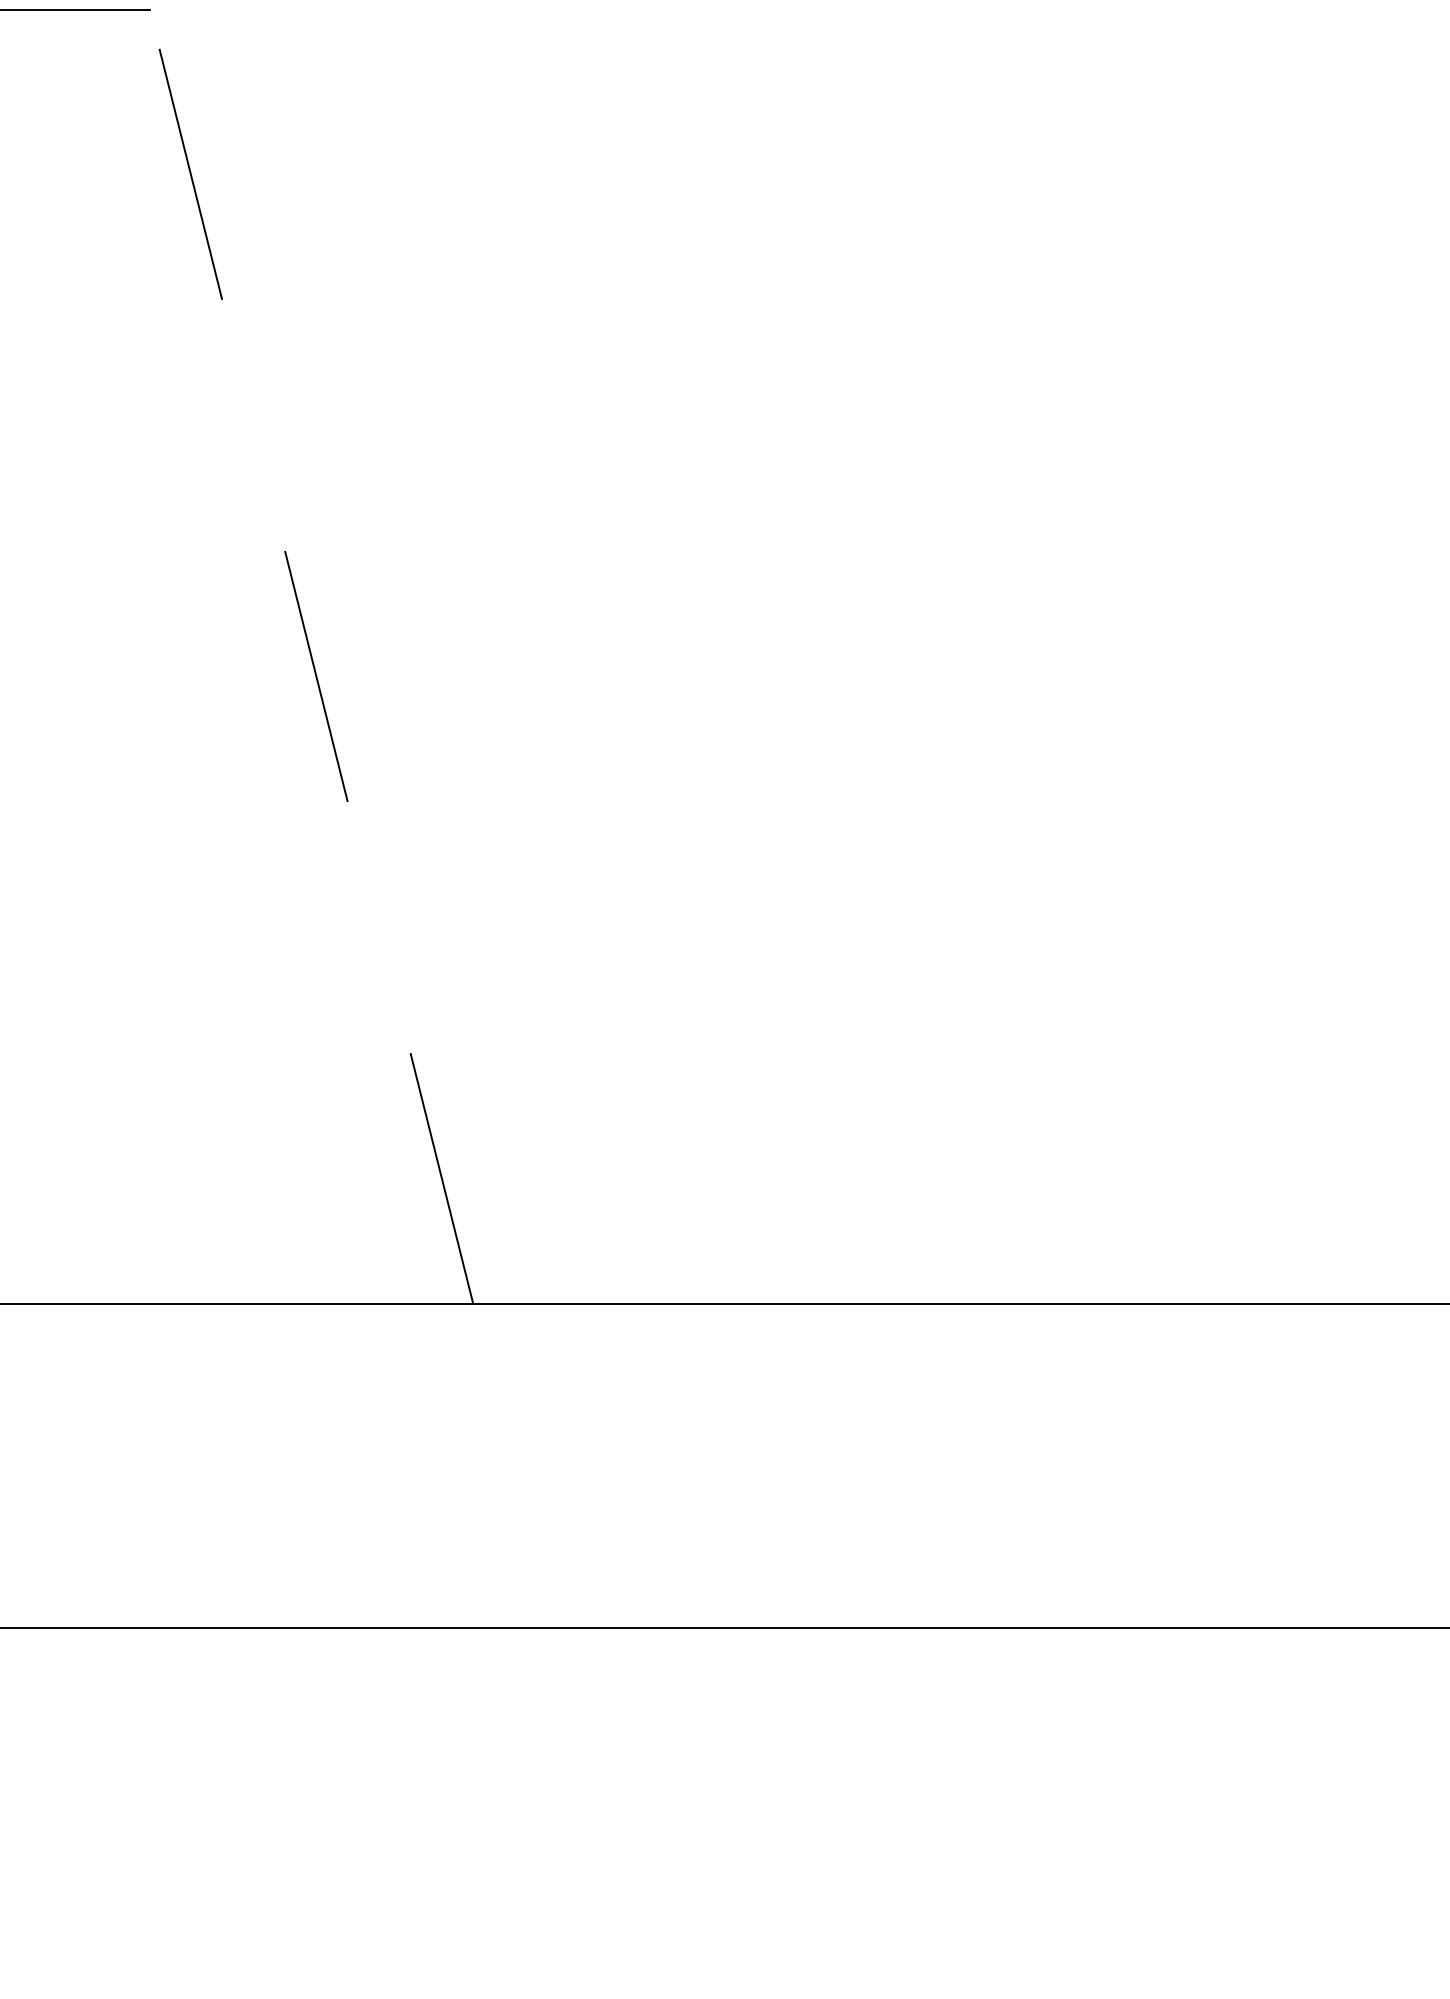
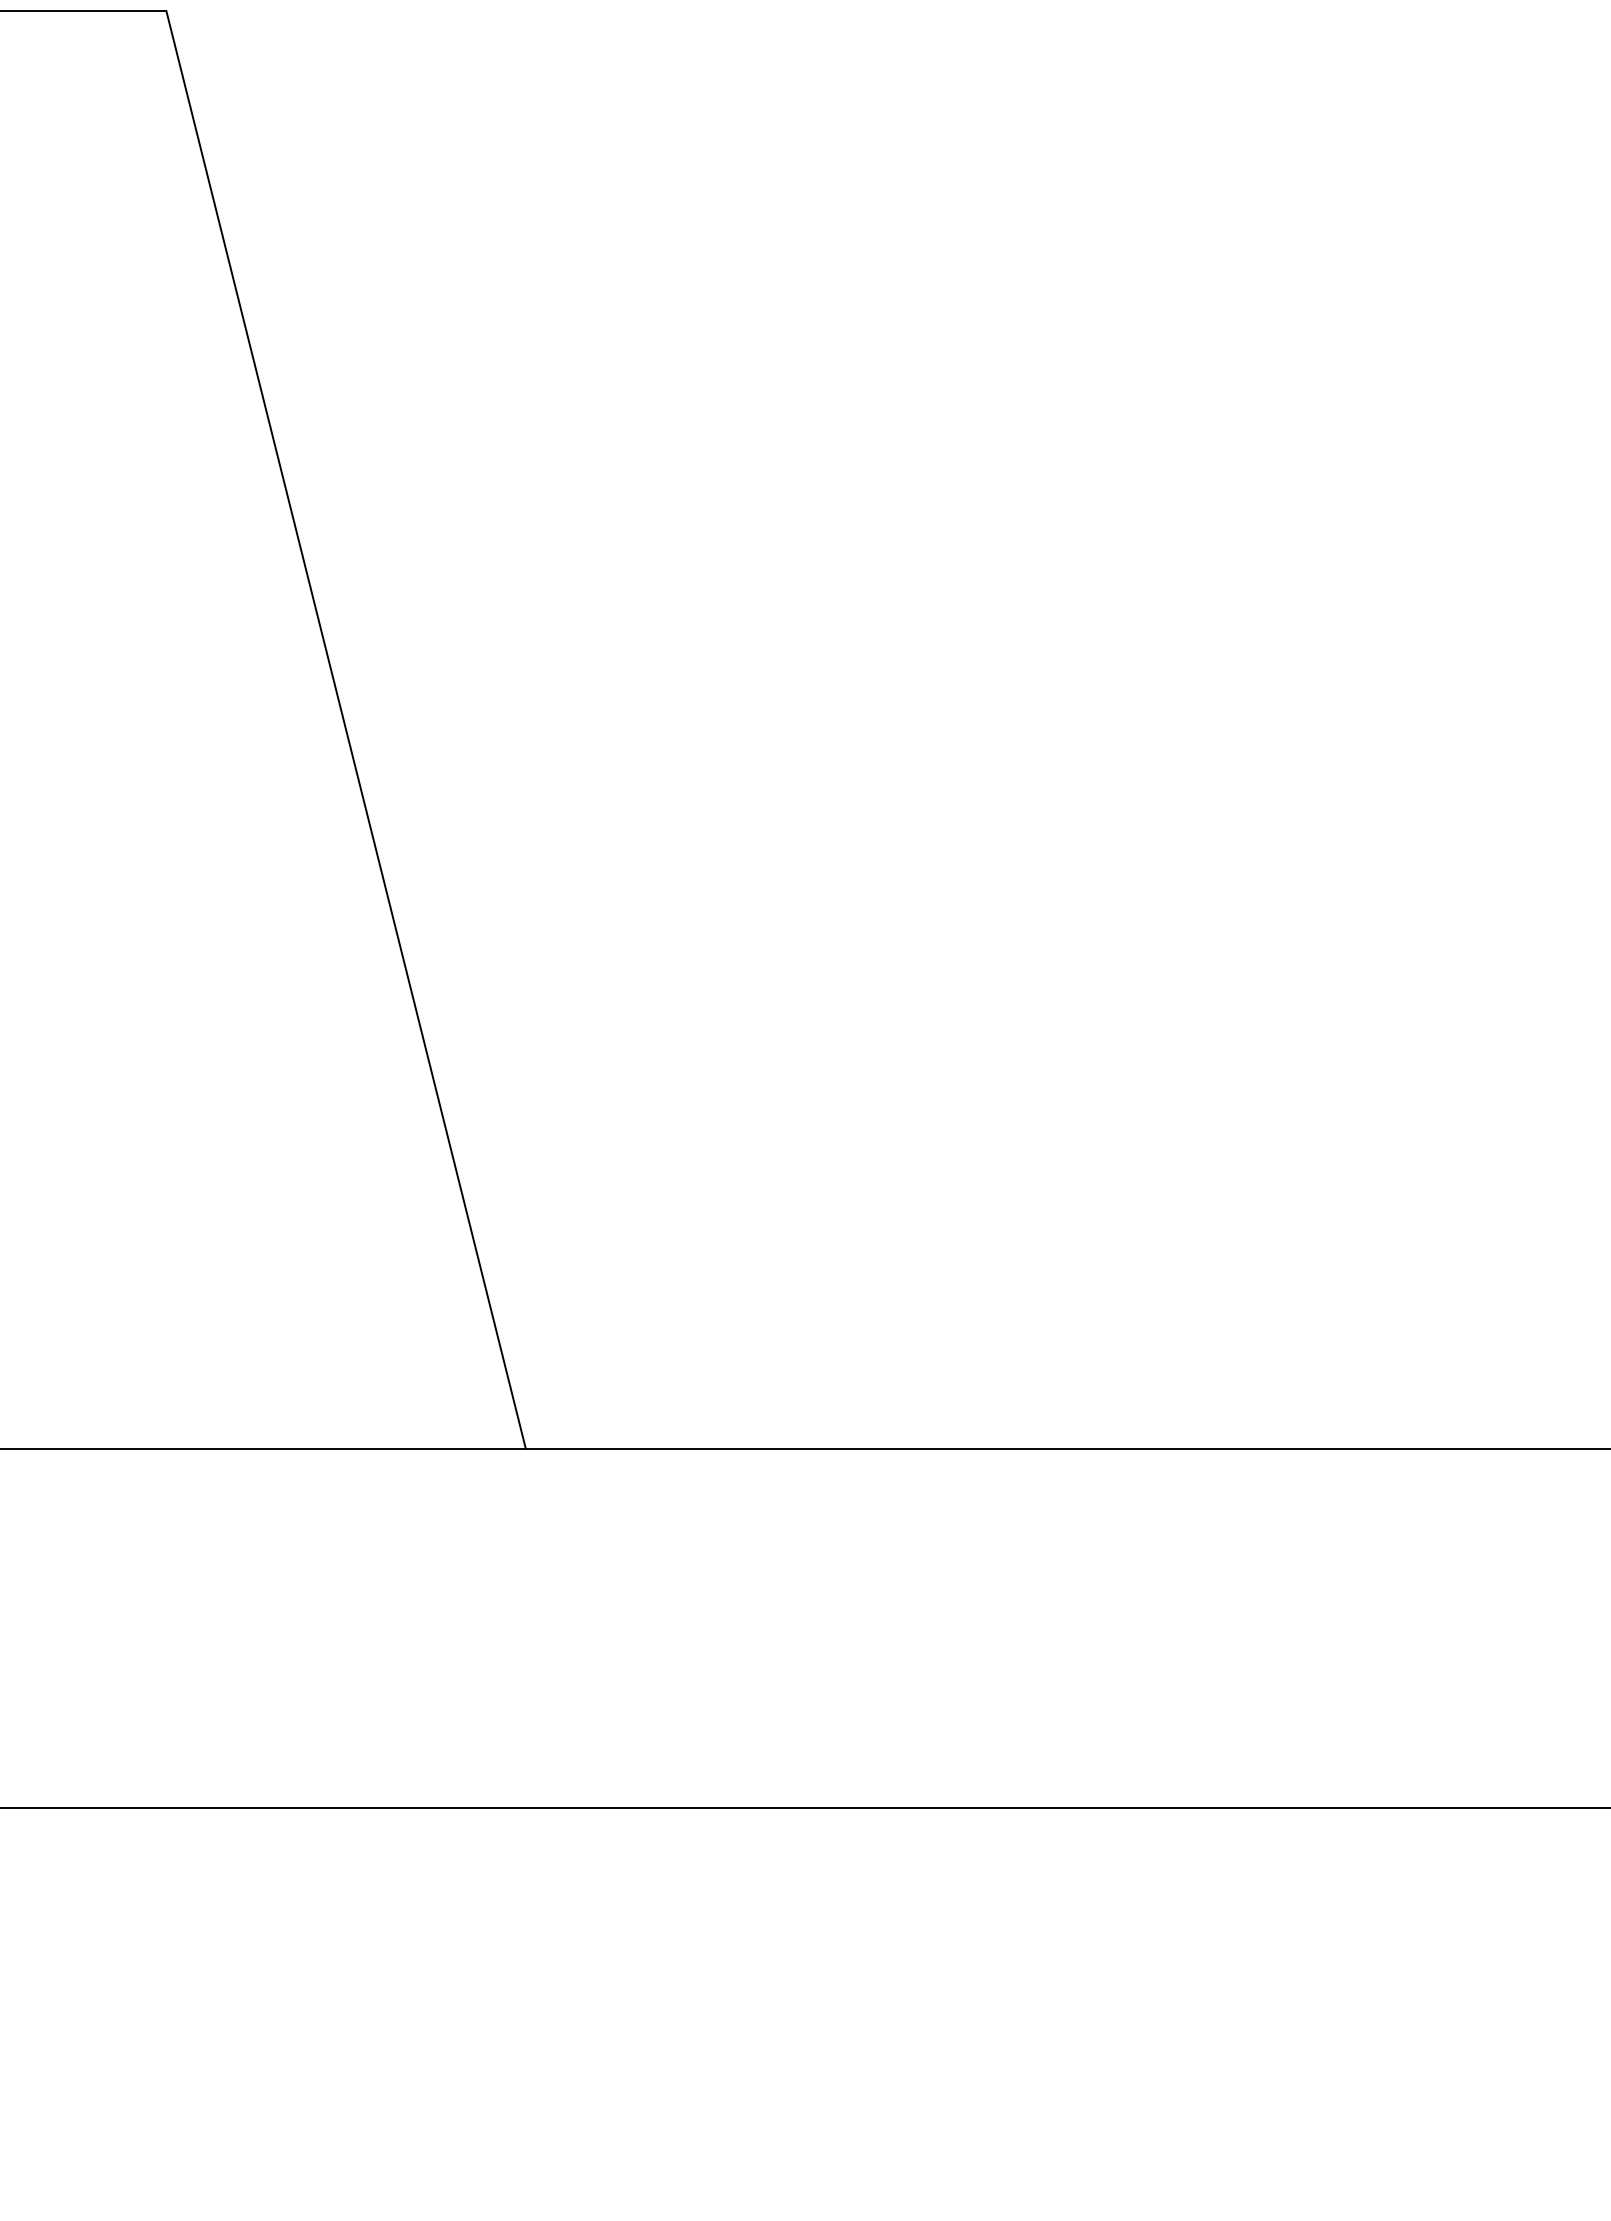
line: (311, 657) -> (346, 730), dashed -> solid

